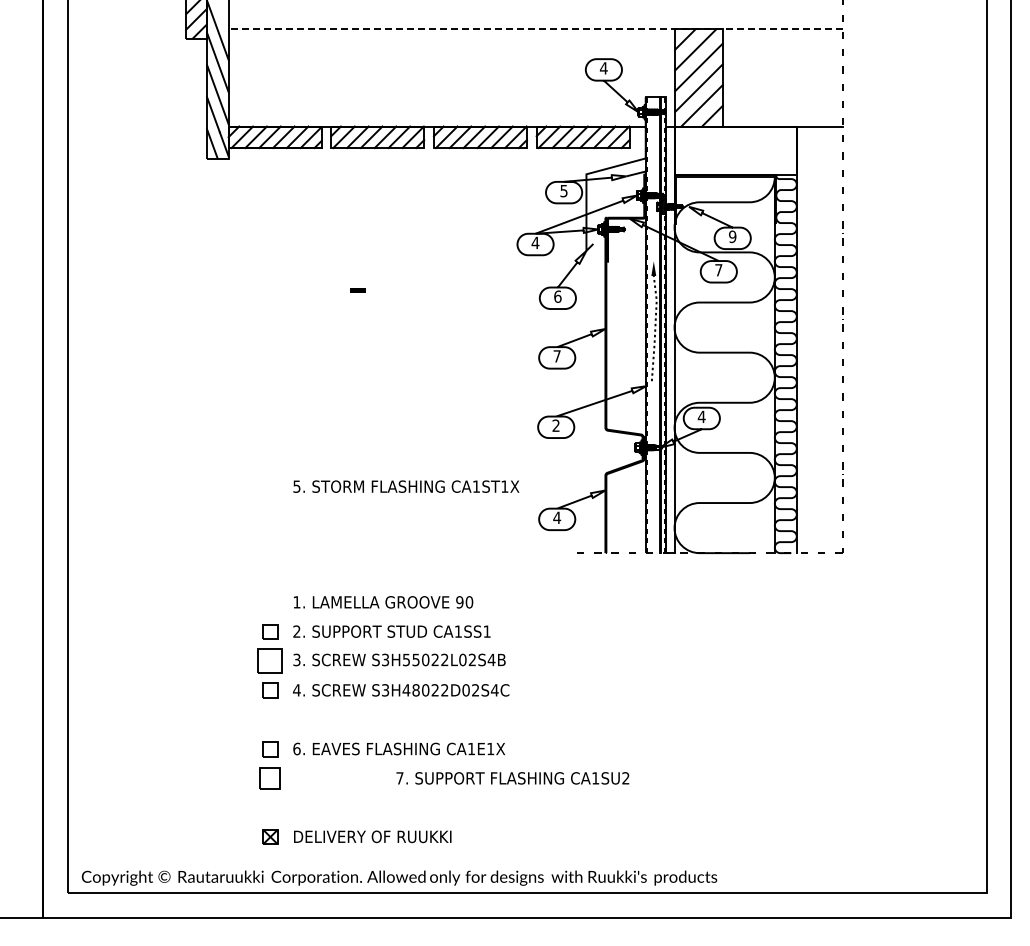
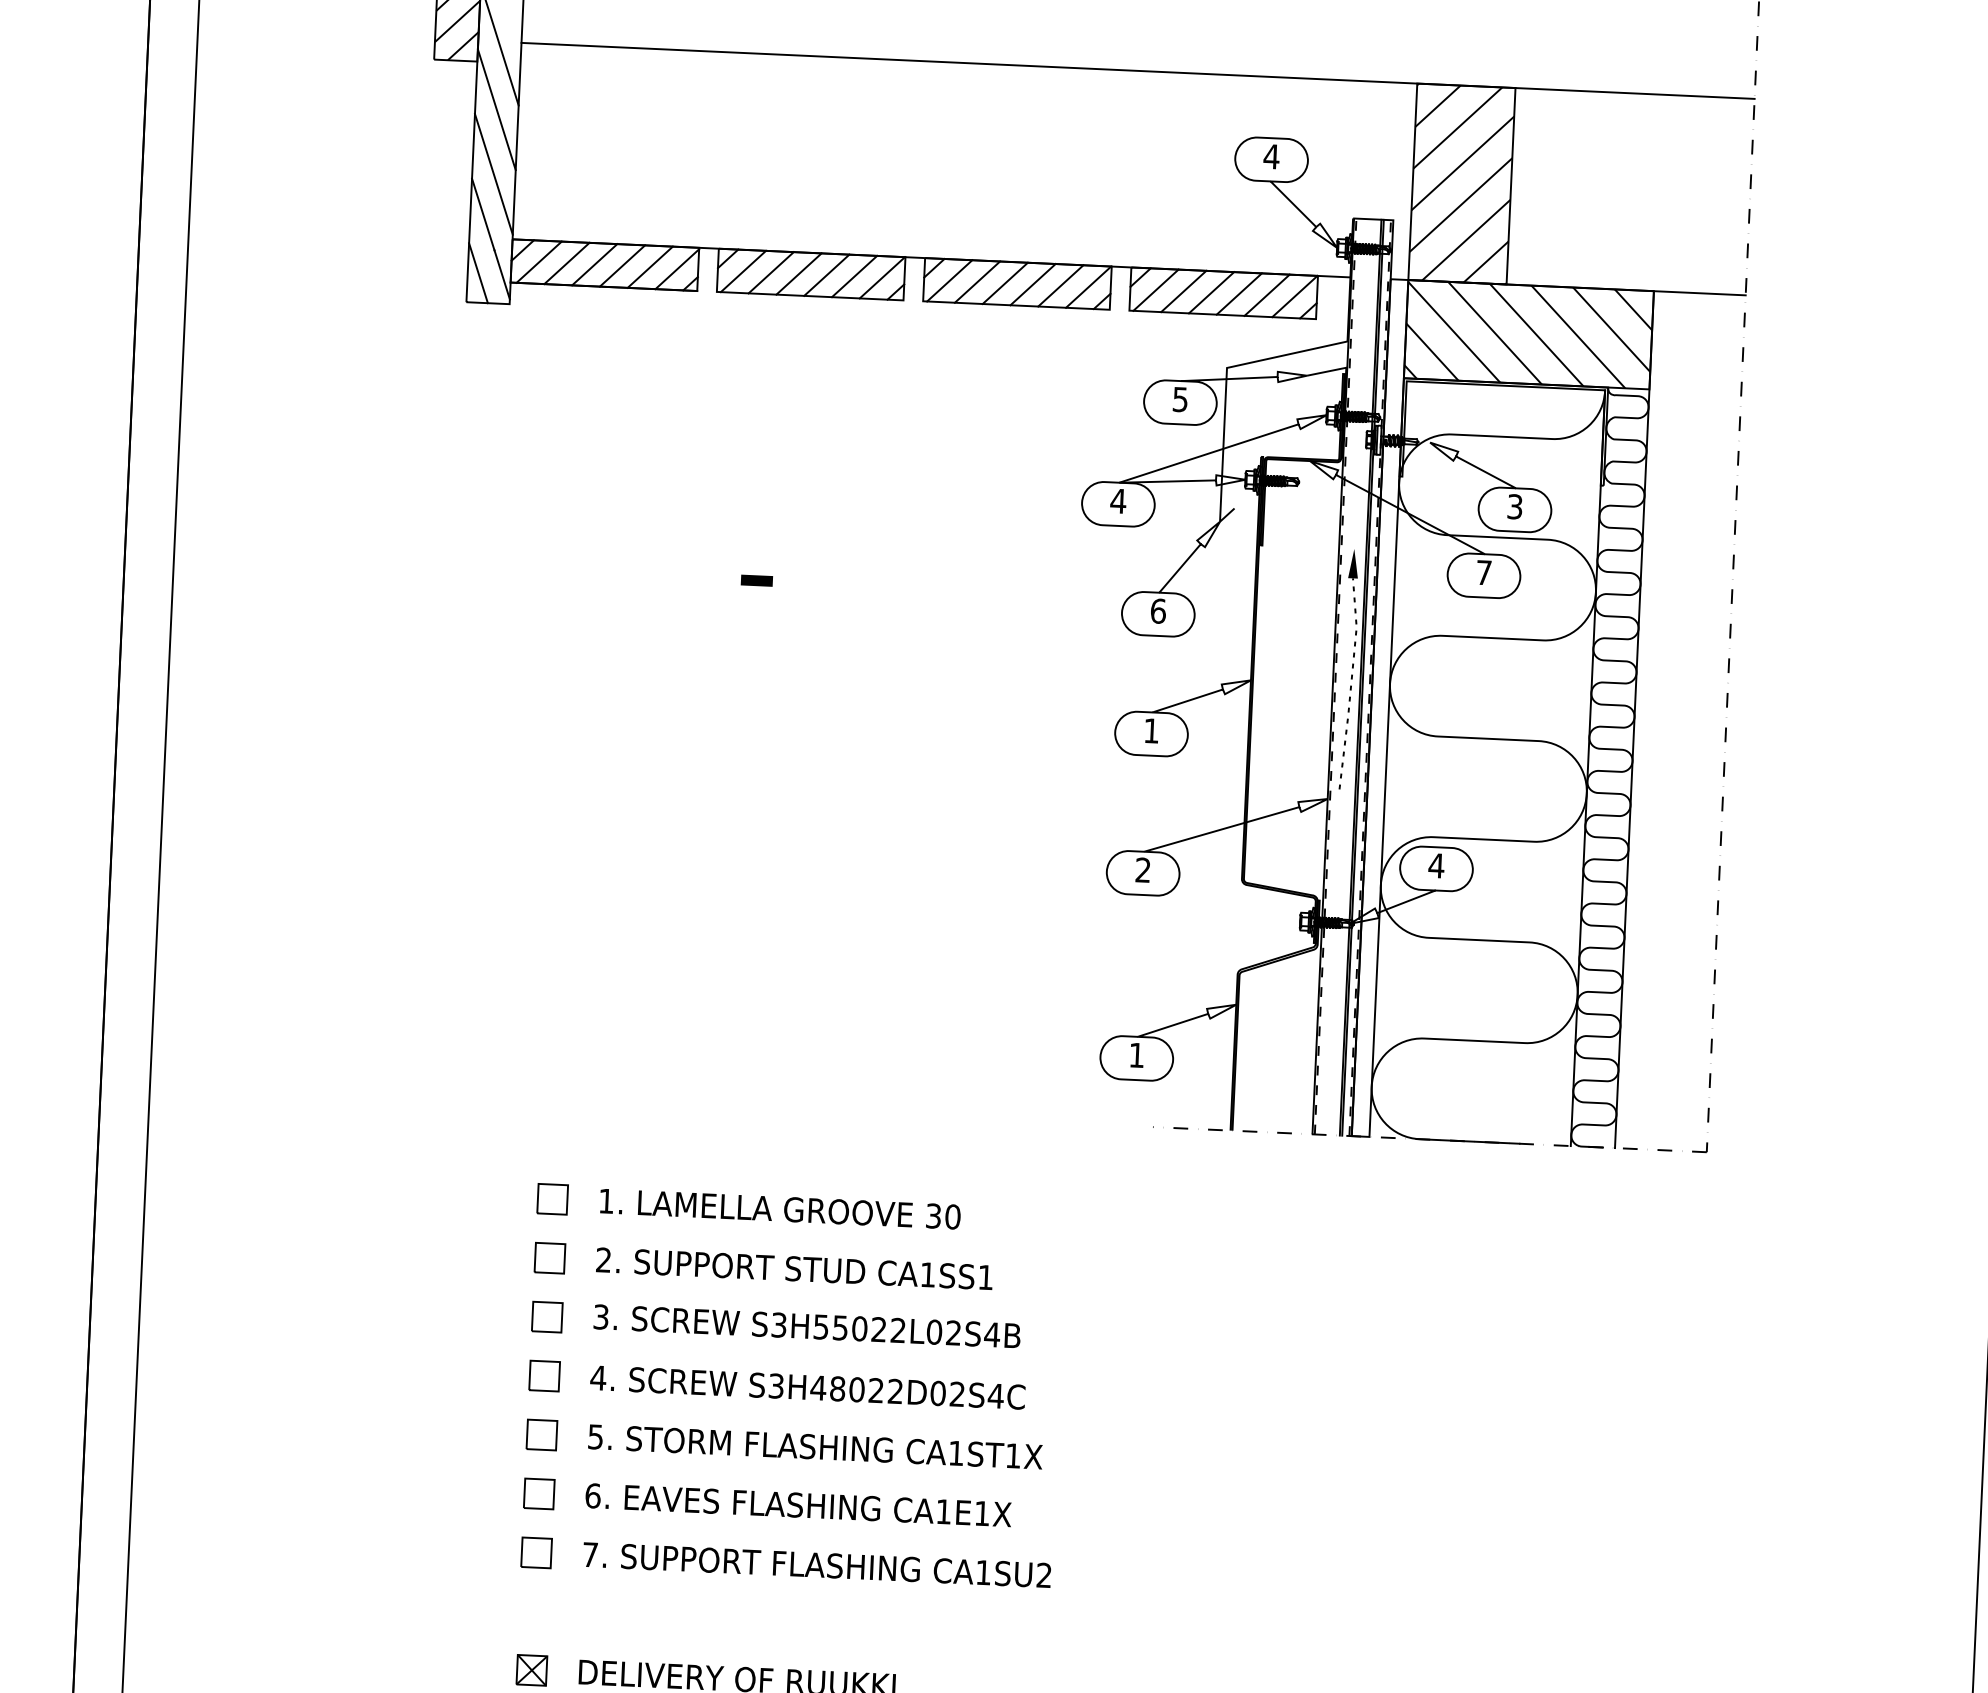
line: (535, 28) -> (1137, 70), dashed -> solid
hatch: (735, 150) -> (1528, 333), added
text: (732, 236) -> (1514, 506), 9 -> 3
text: (556, 356) -> (1150, 731), 7 -> 1
text: (406, 486) -> (815, 1446), moved
text: (557, 517) -> (1137, 1054), 4 -> 1
part: (270, 602) -> (553, 1199), added
text: (459, 602) -> (932, 1216), 90 -> 30
part: (270, 661) -> (547, 1317), size x0.62
part: (270, 719) -> (542, 1434), added
part: (270, 778) -> (537, 1552), size x0.71
text: (512, 778) -> (816, 1565), moved

